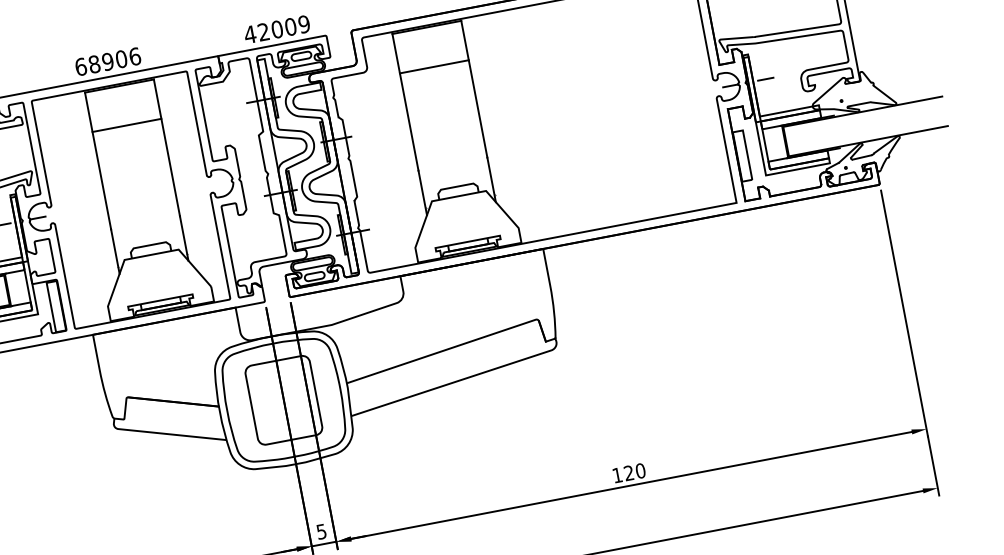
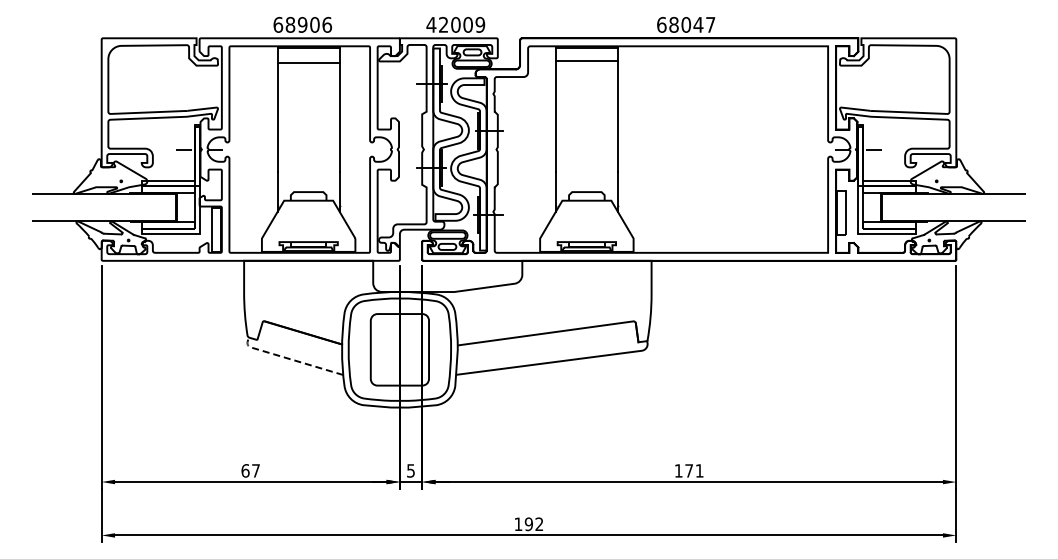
line: (433, 66) -> (586, 60), moved
line: (126, 125) -> (308, 62), moved
line: (159, 432) -> (285, 357), solid -> dashed
text: (634, 471) -> (694, 470), 120 -> 171

